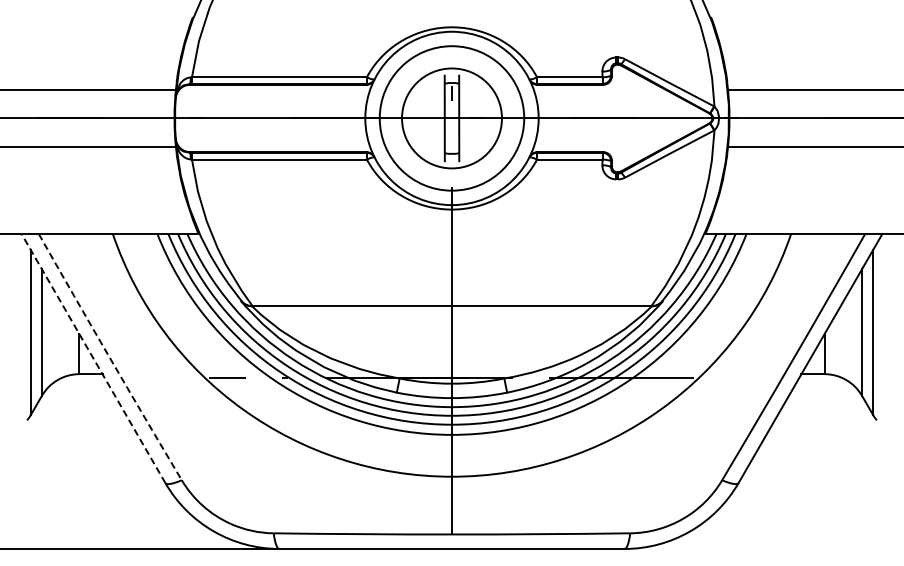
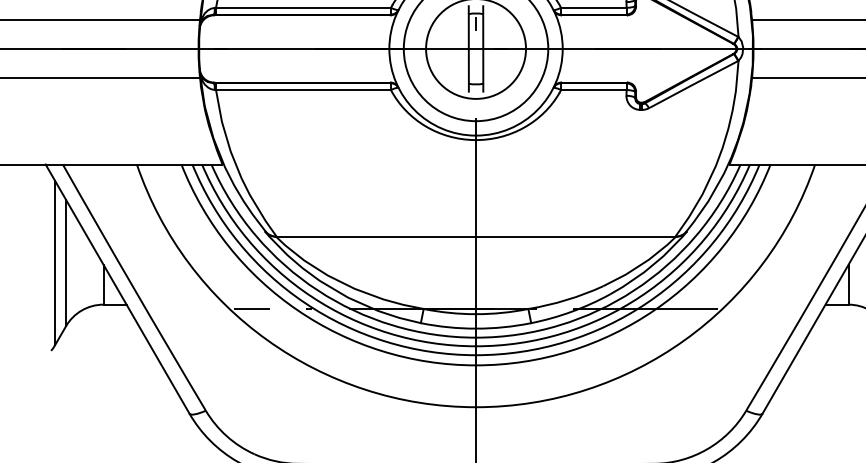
arc: (109, 357) -> (133, 288), dashed -> solid
line: (93, 358) -> (117, 289), dashed -> solid

